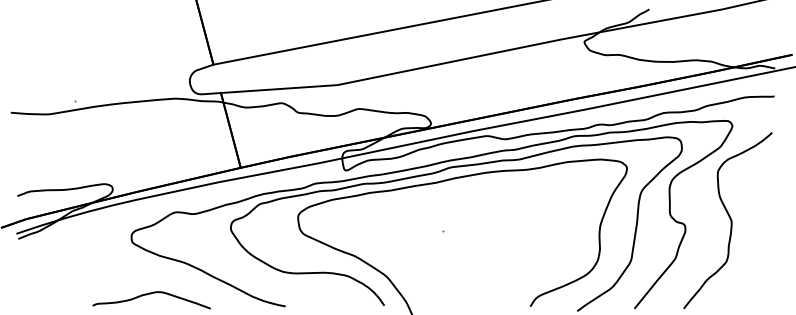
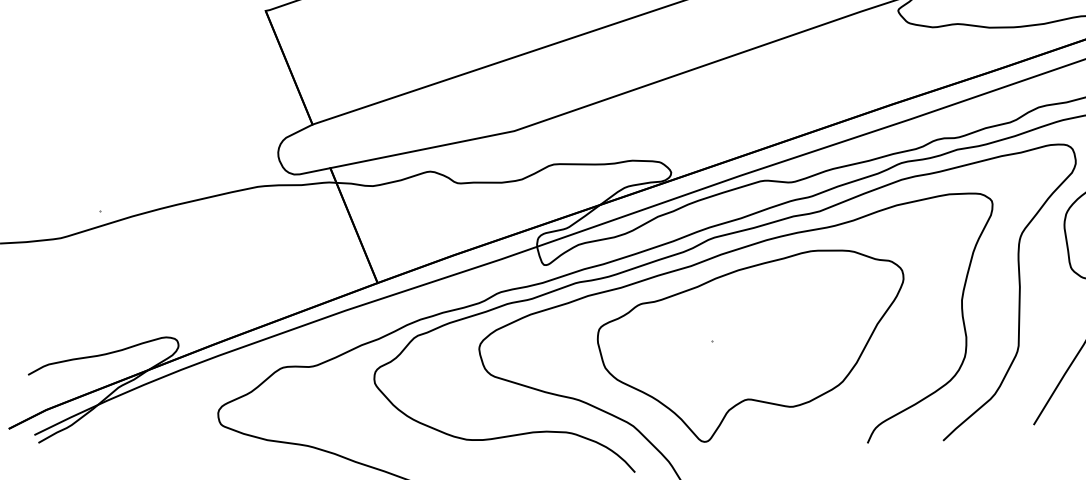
part: (468, 237) -> (754, 346), added

